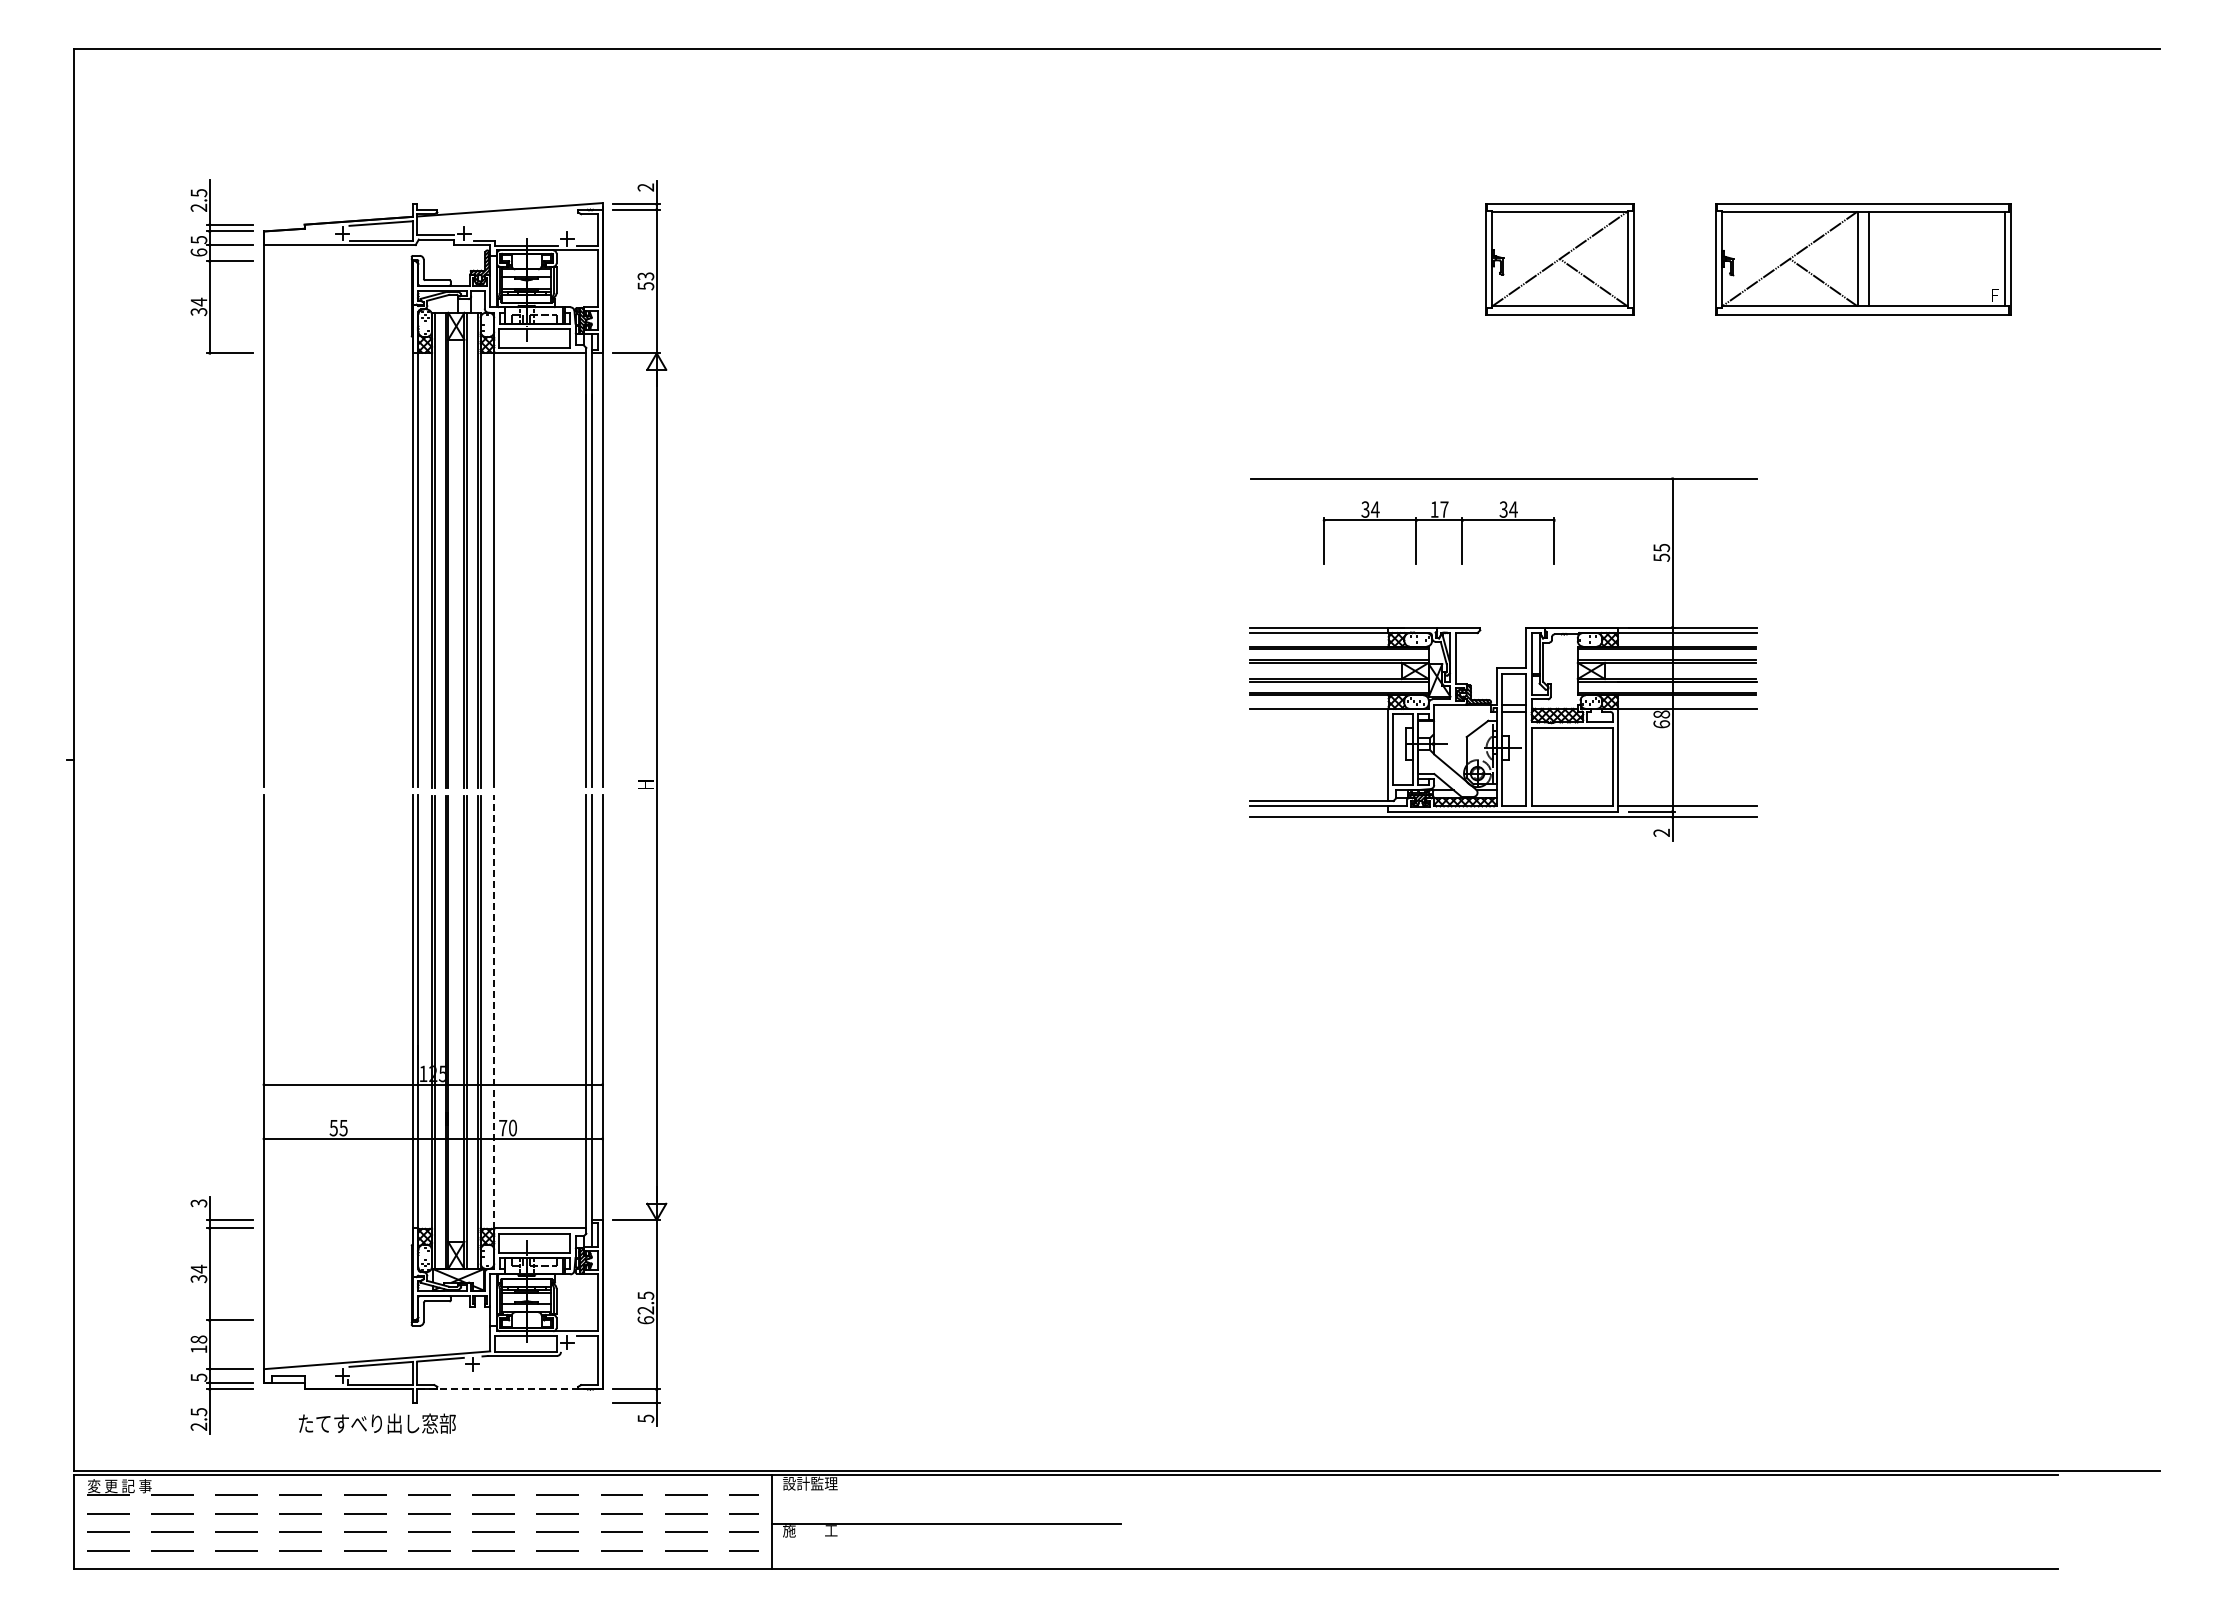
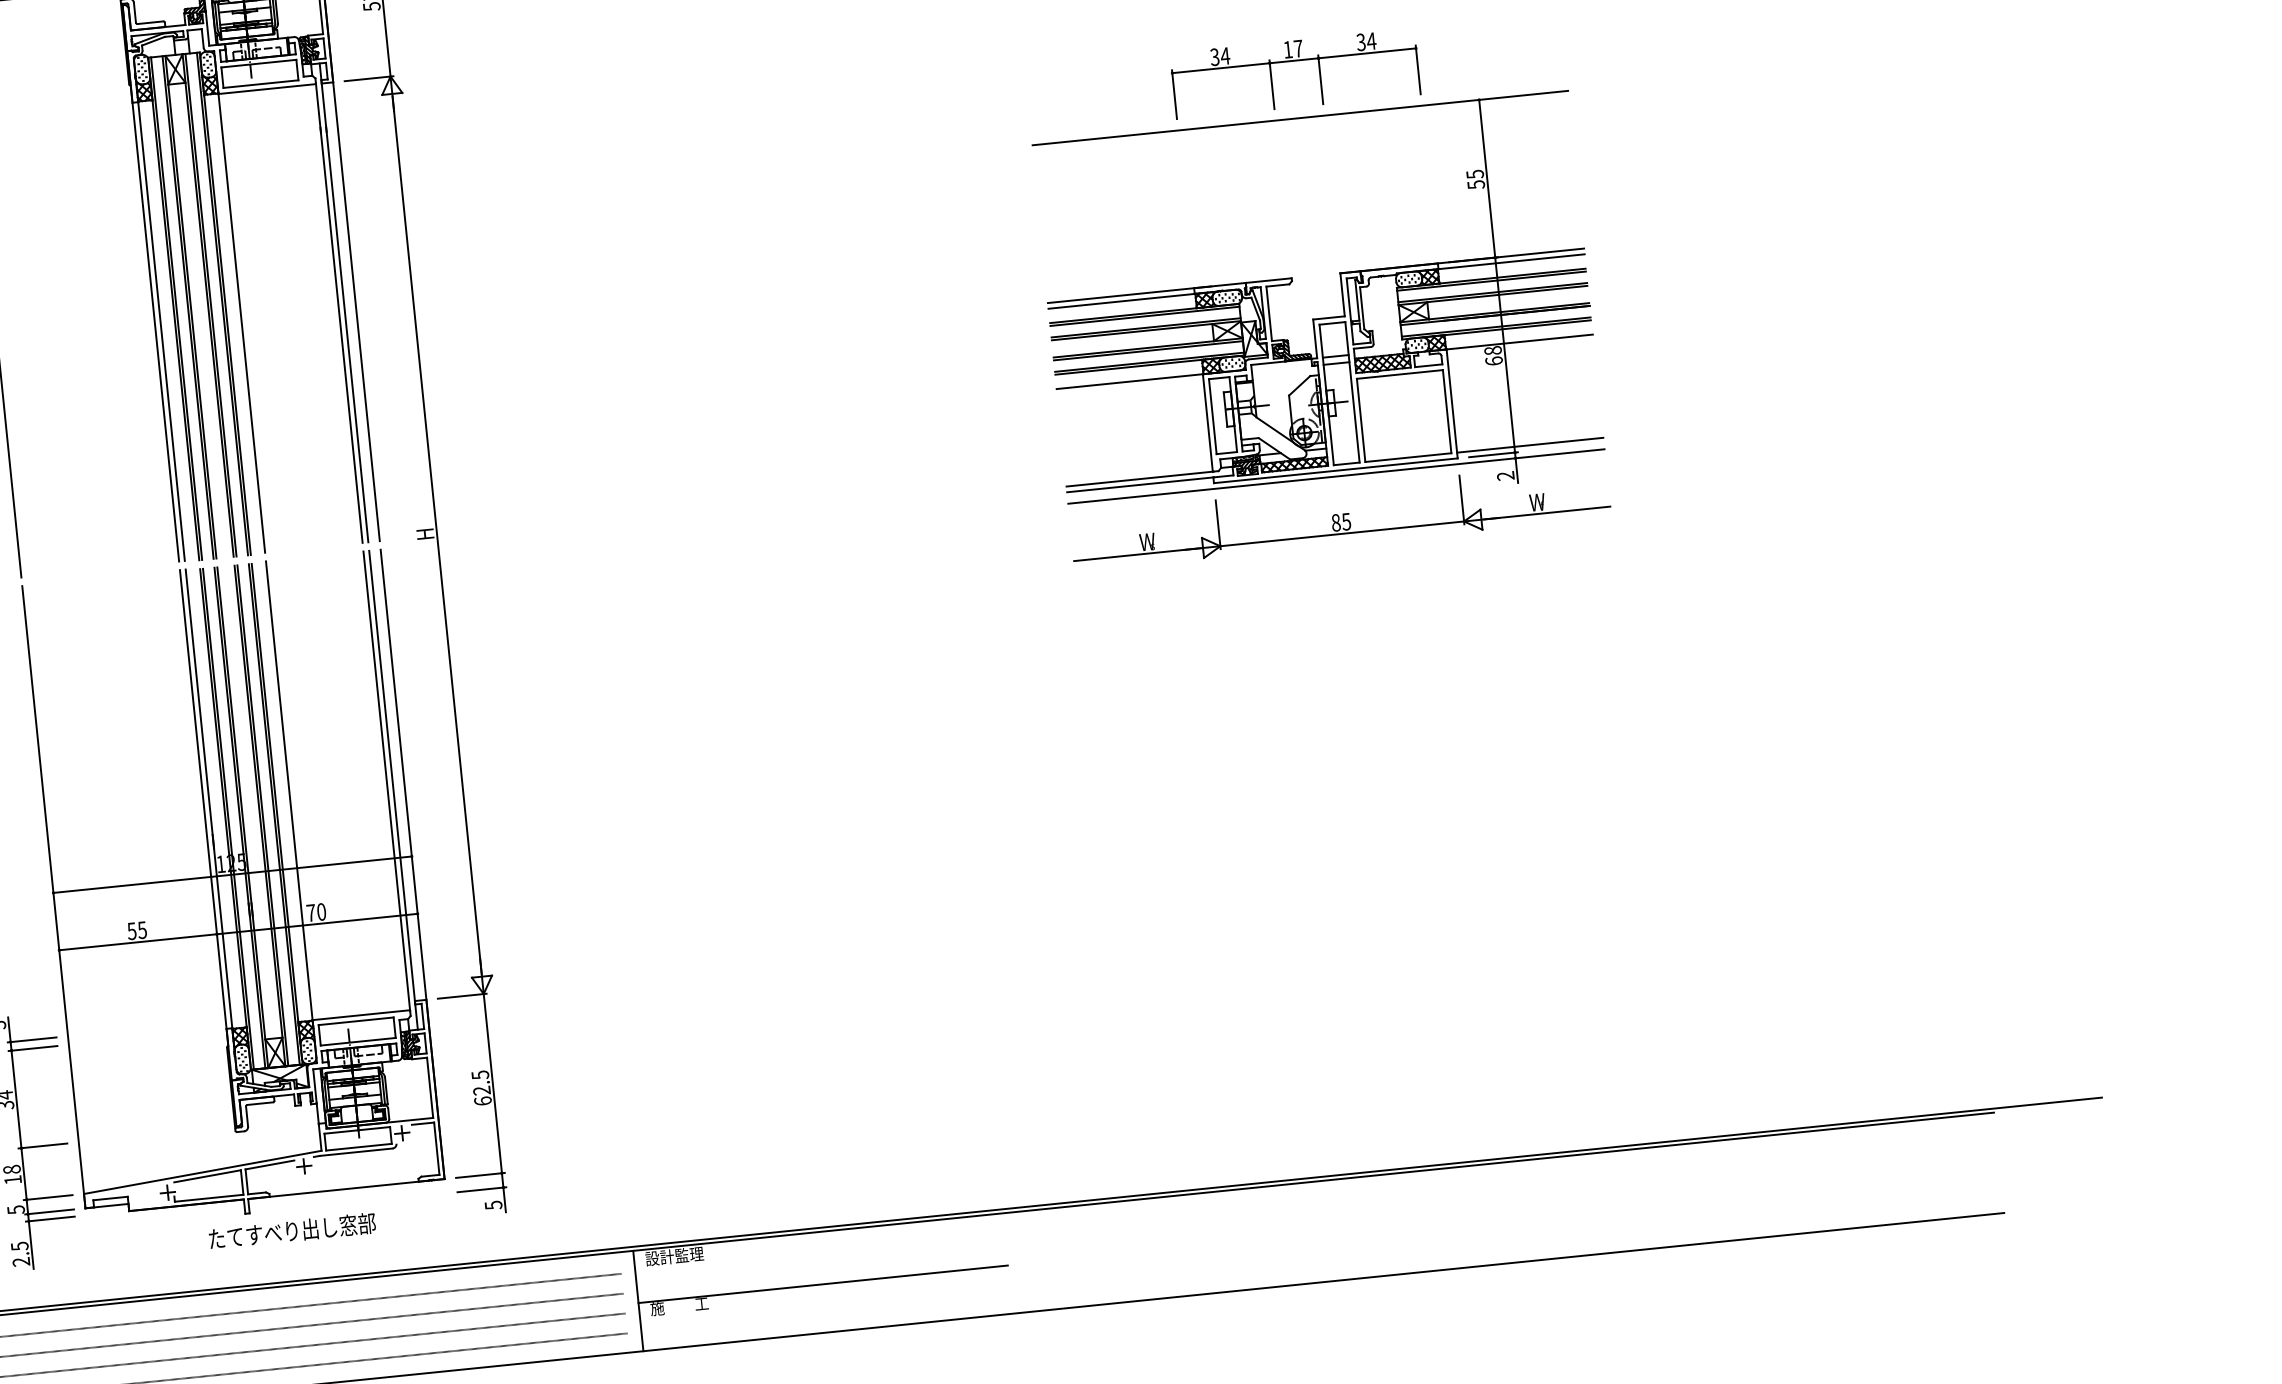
part: (1438, 520) -> (1293, 60), moved
part: (1503, 854) -> (1340, 515), added
line: (494, 1011) -> (289, 790), dashed -> solid
line: (510, 1389) -> (347, 1188), dashed -> solid
text: (377, 1423) -> (292, 1230), moved

